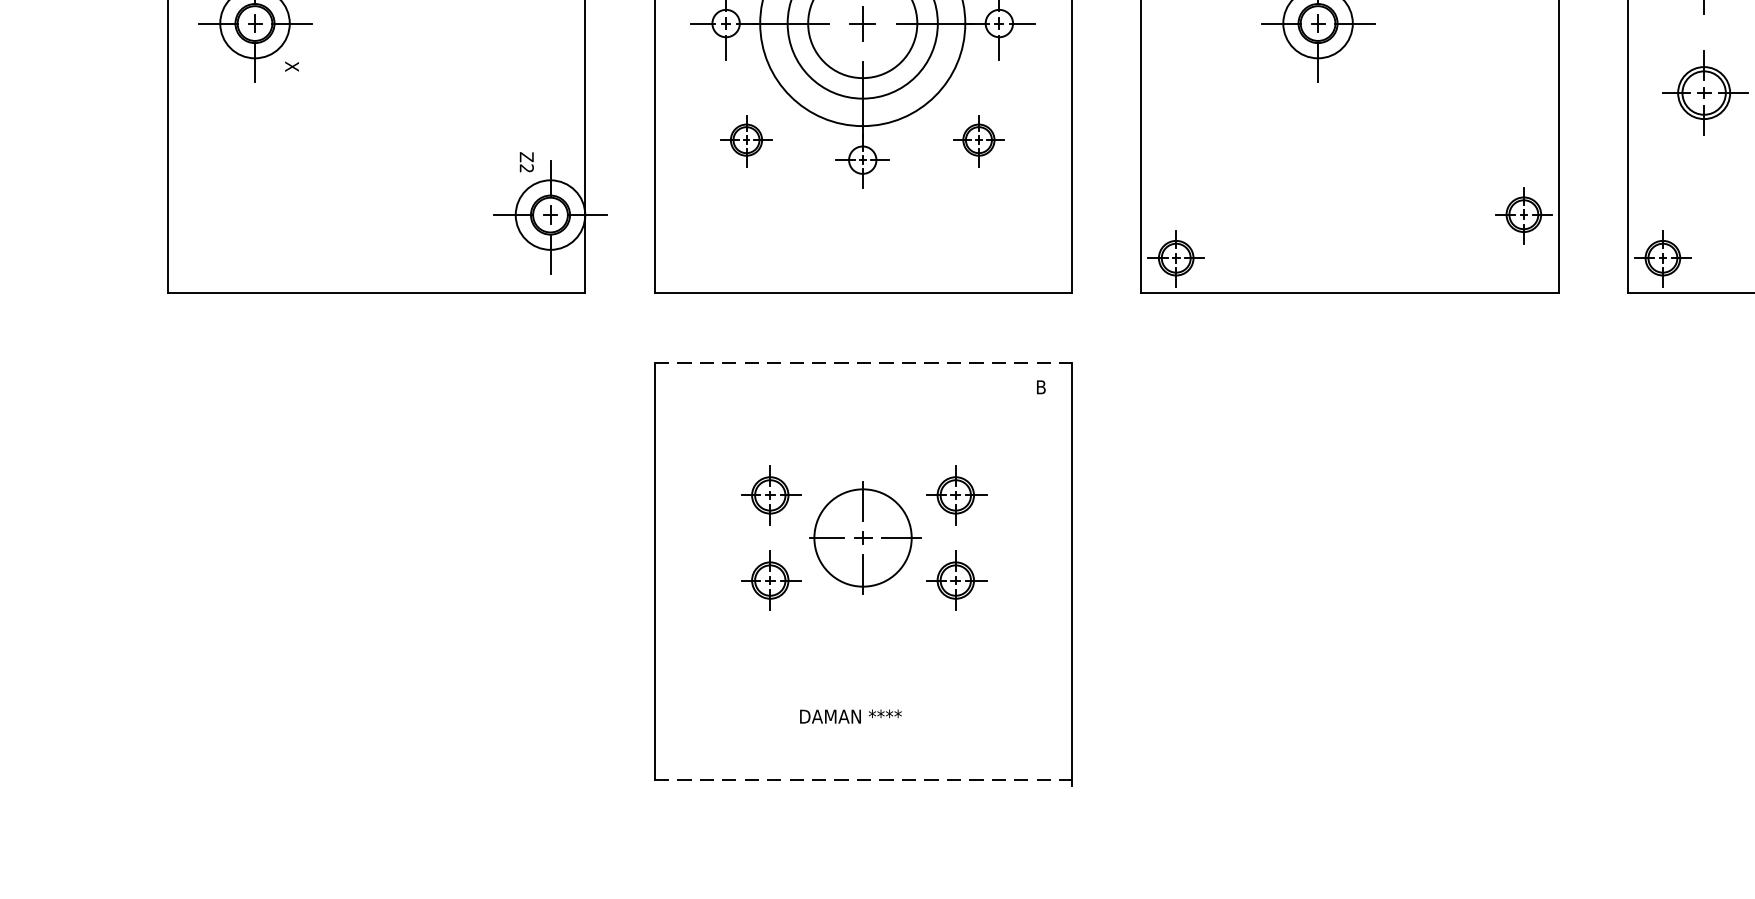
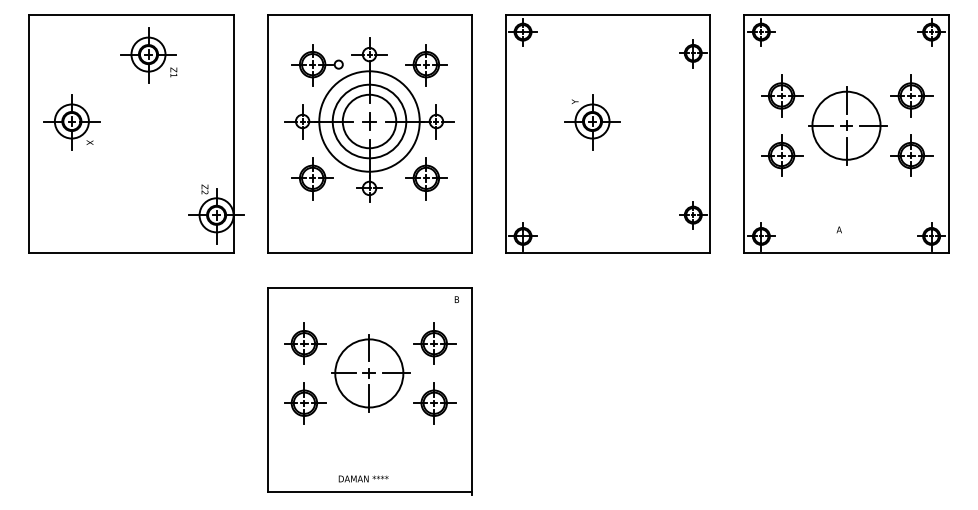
part: (746, 139) -> (312, 178), size x1.67
part: (979, 139) -> (426, 178), size x1.67
line: (864, 362) -> (370, 287), dashed -> solid
part: (864, 538) -> (370, 373), size x1.43
text: (850, 715) -> (363, 478), moved
line: (864, 779) -> (370, 491), dashed -> solid

